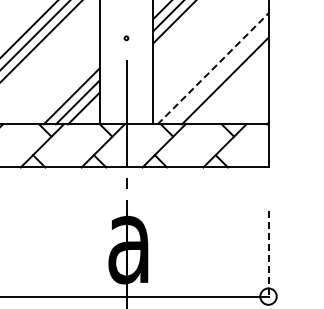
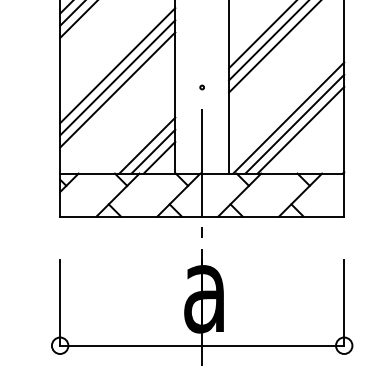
line: (213, 68) -> (289, 117), dashed -> solid
line: (218, 74) -> (294, 123), added
line: (268, 254) -> (344, 303), dashed -> solid

